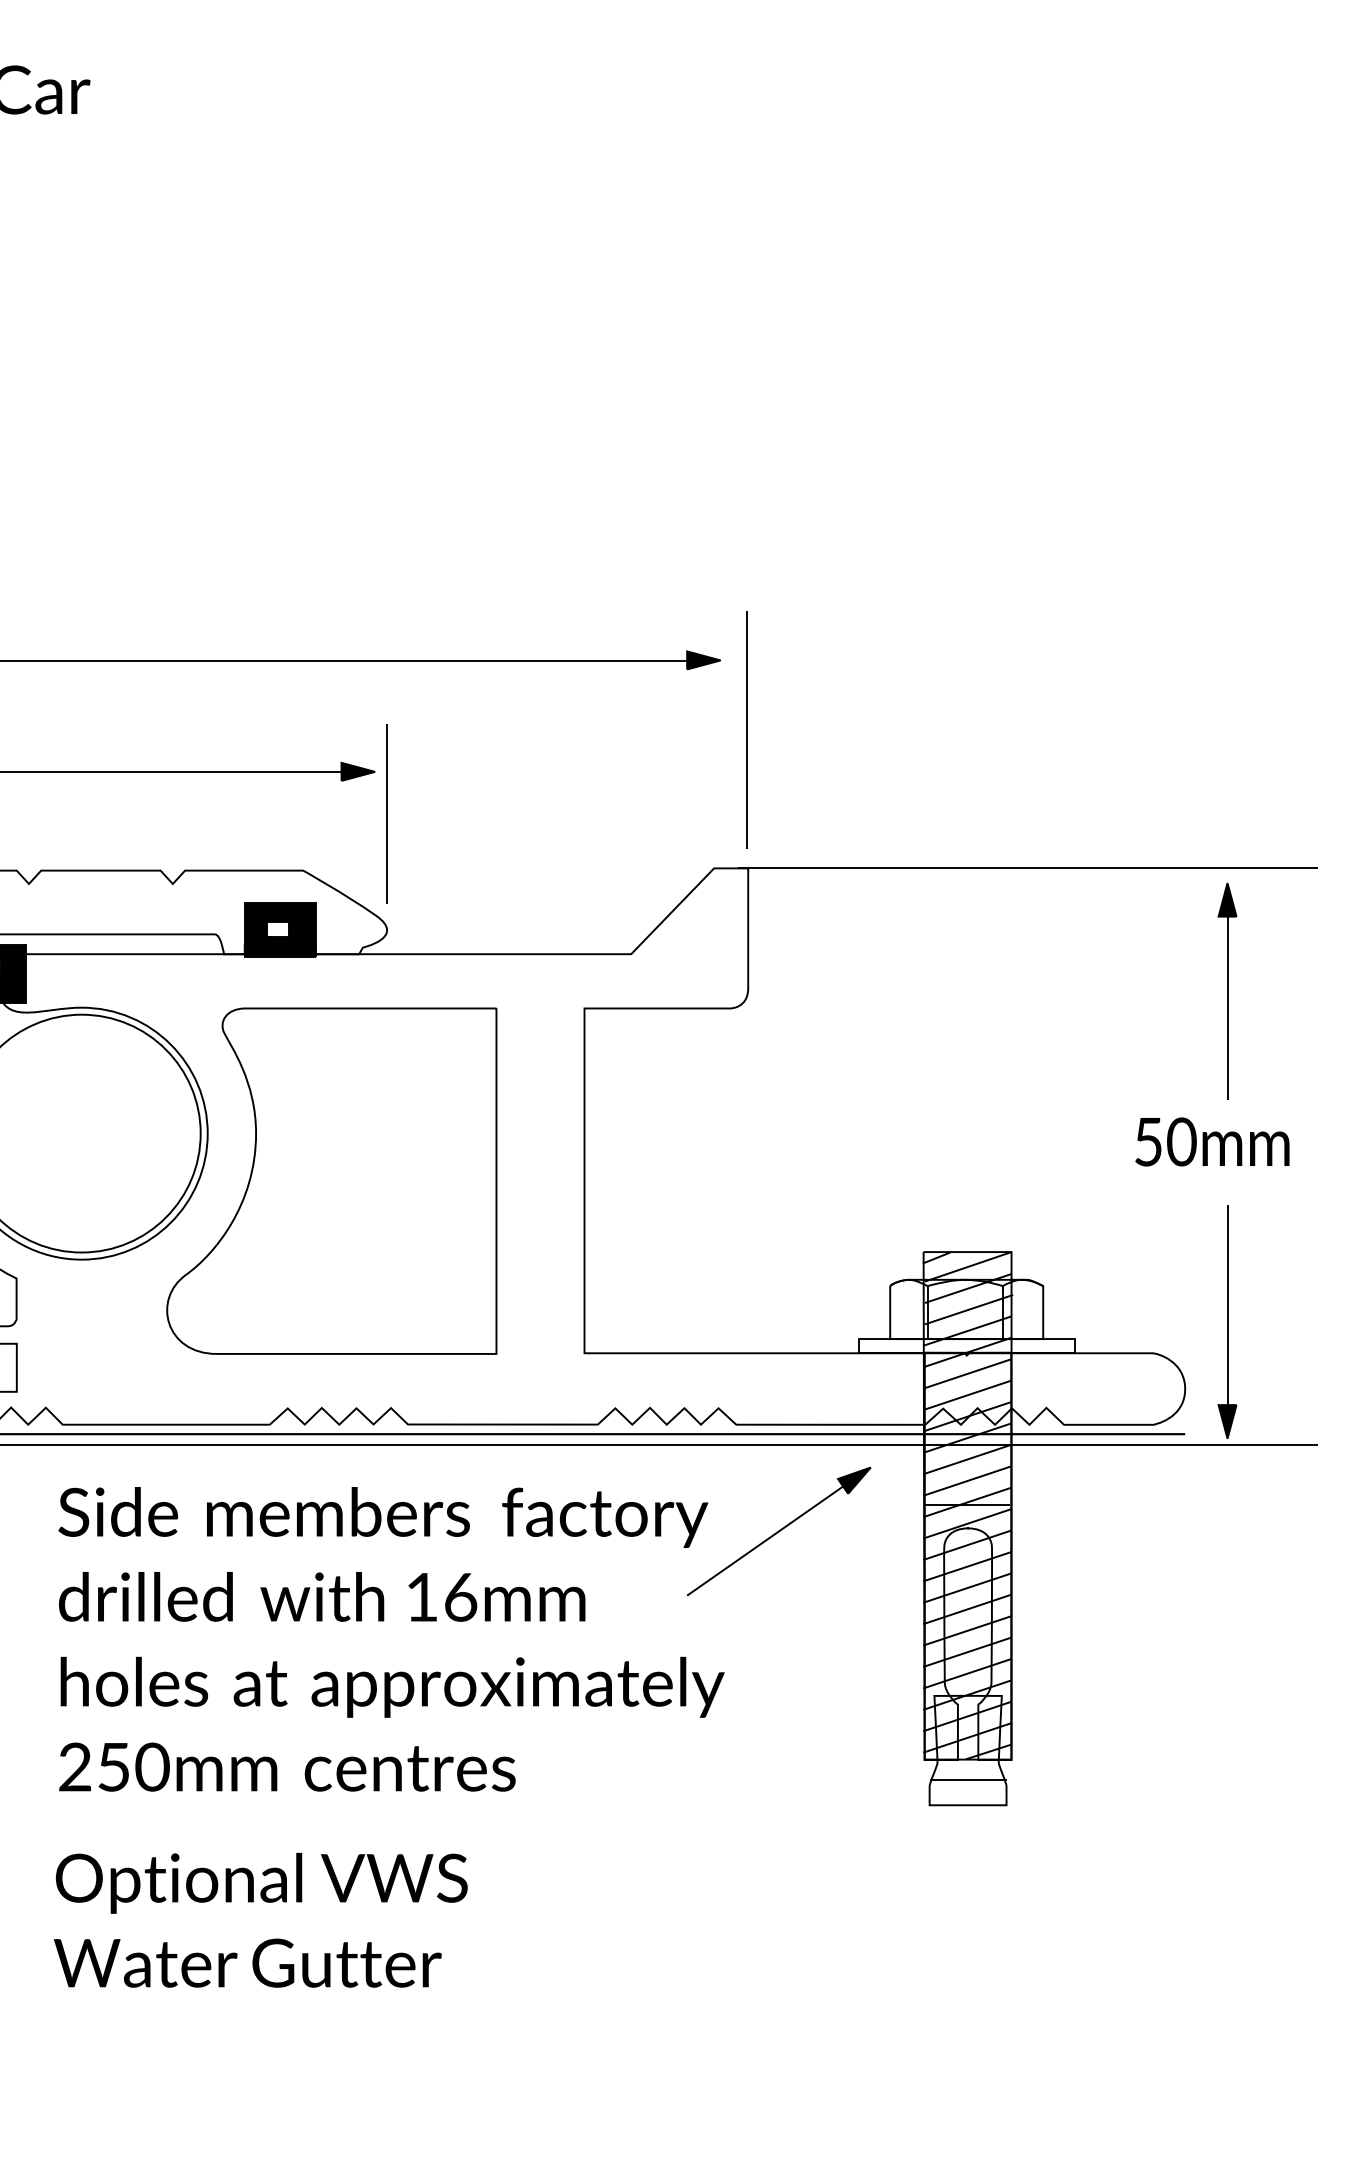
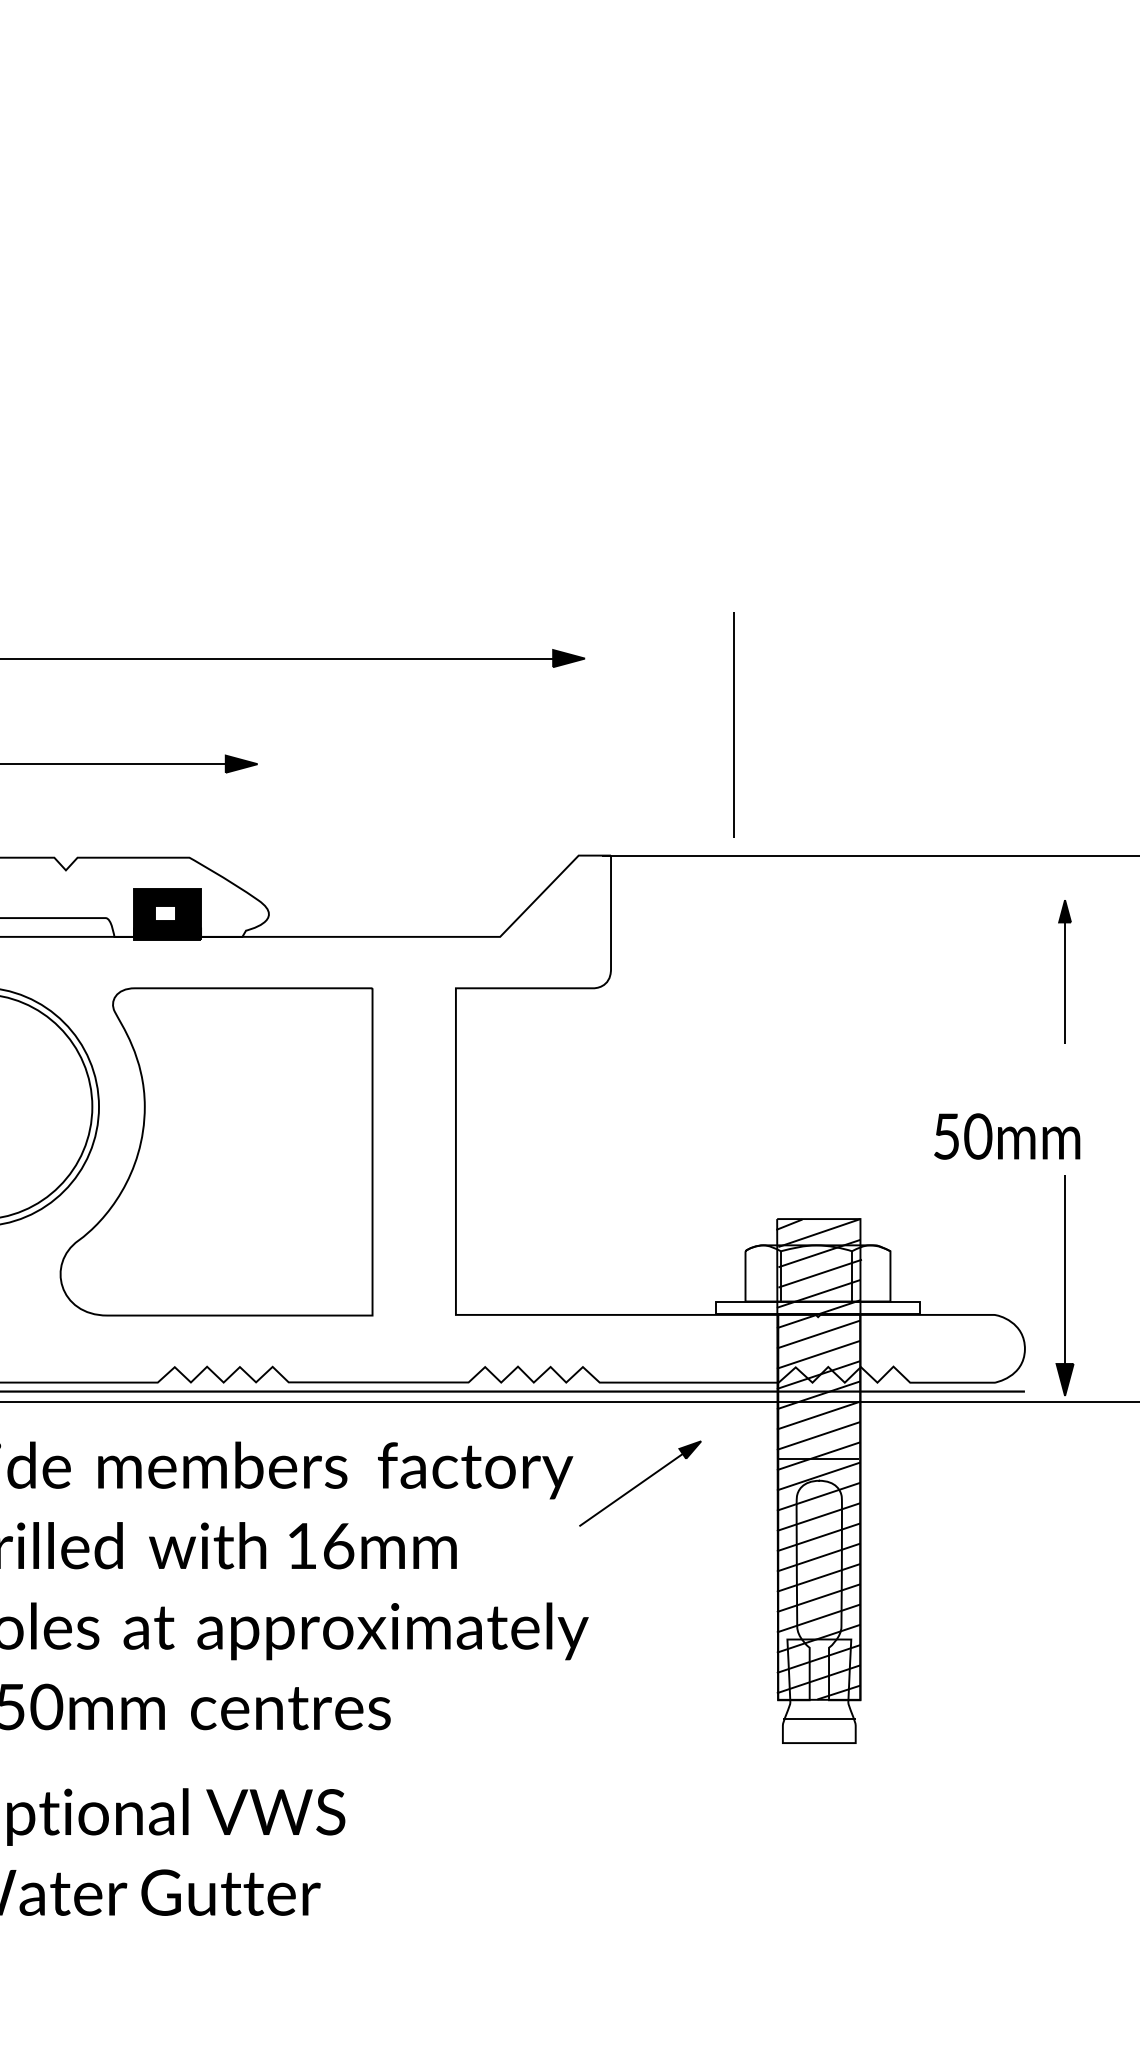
line: (746, 729) -> (733, 724), moved
line: (386, 813) -> (268, 803), removed
part: (1227, 990) -> (1065, 971), size x0.7
text: (1212, 1141) -> (1007, 1136), moved
part: (779, 1531) -> (640, 1483), size x0.7

